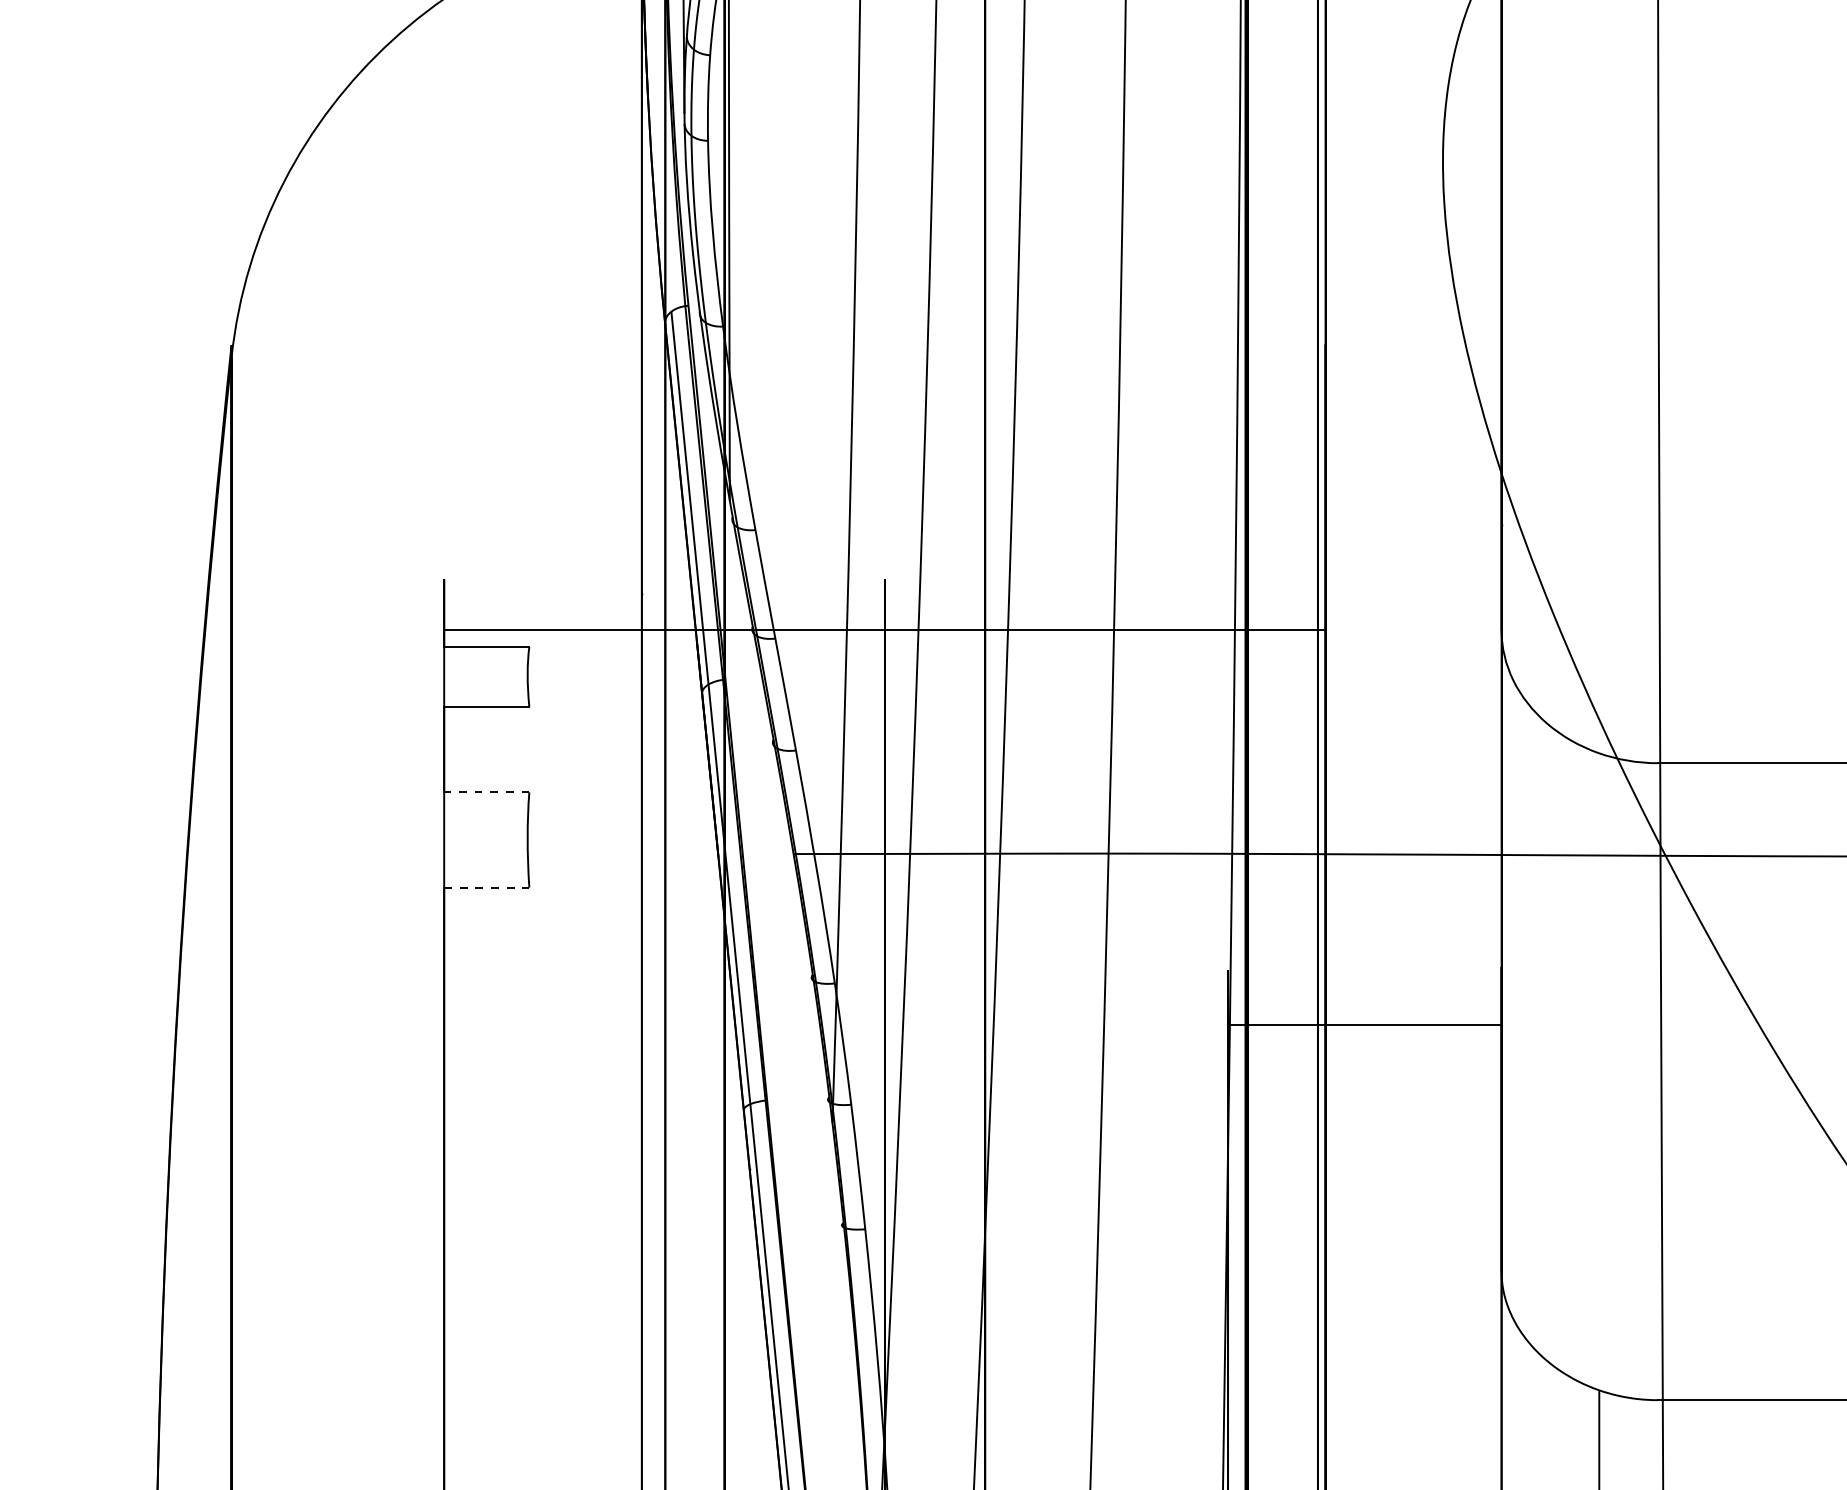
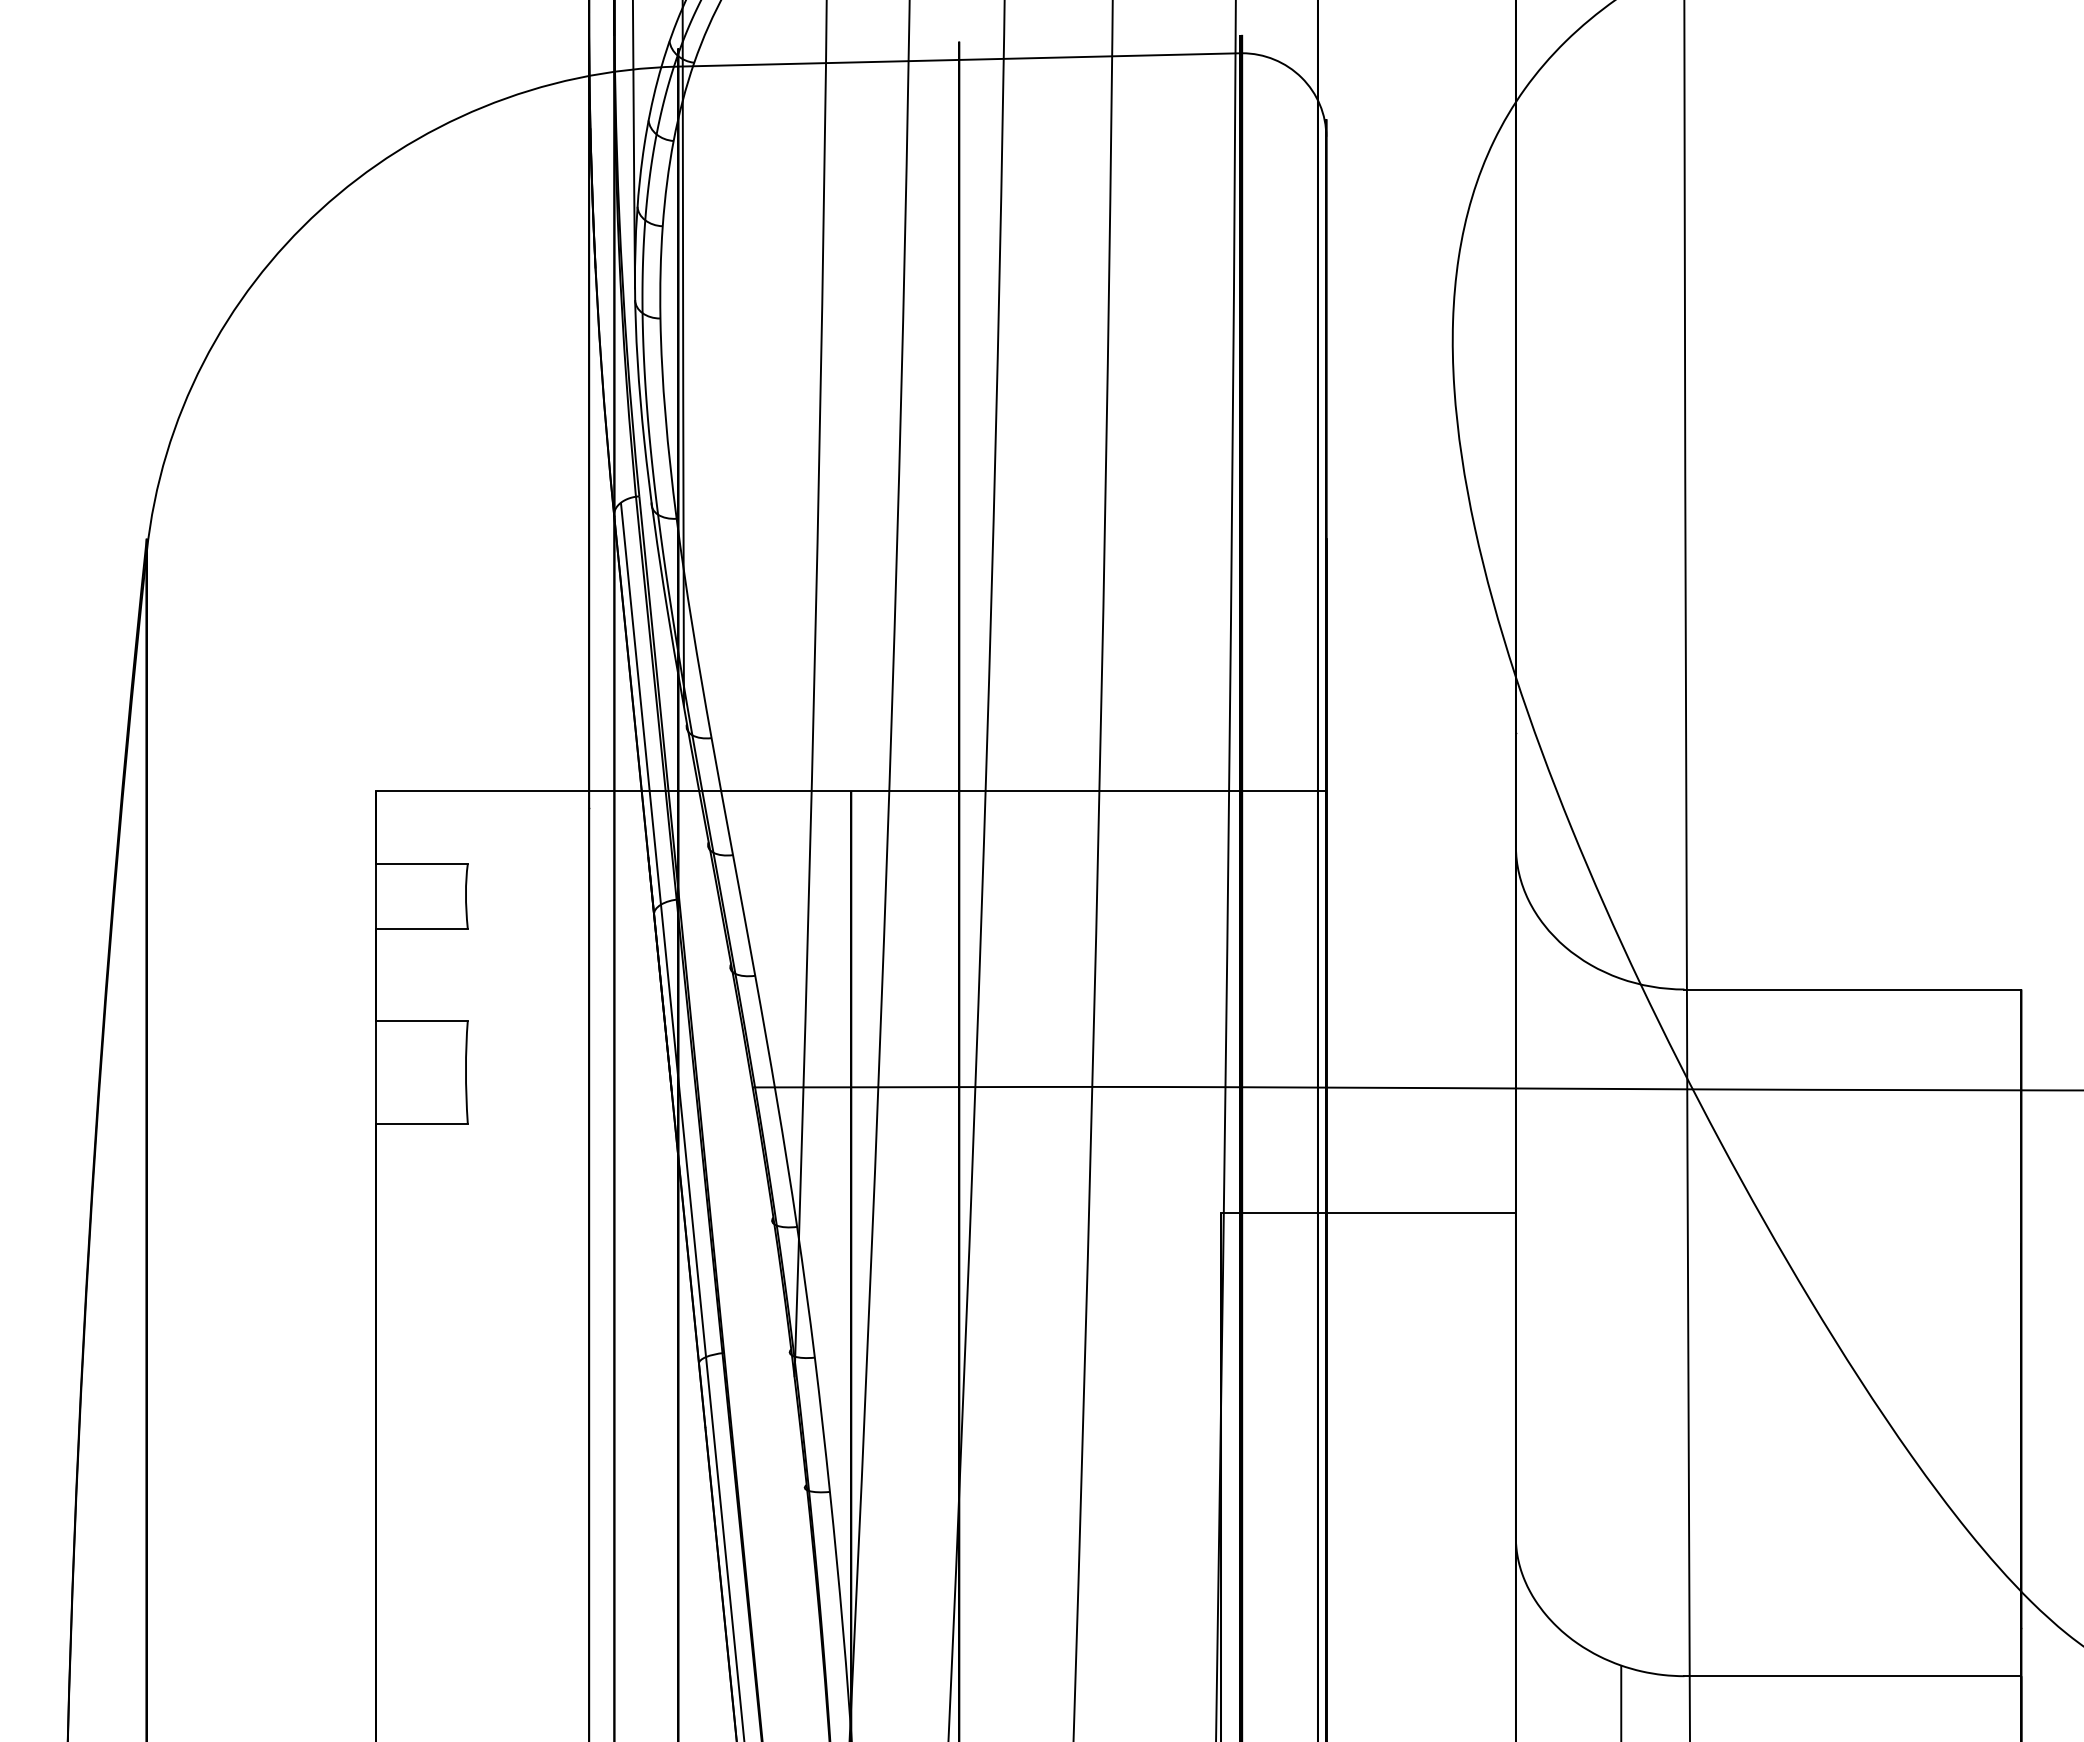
line: (885, 629) -> (851, 791), moved
line: (486, 791) -> (421, 1020), dashed -> solid
line: (486, 887) -> (421, 1123), dashed -> solid
line: (1364, 1024) -> (1368, 1212), moved

